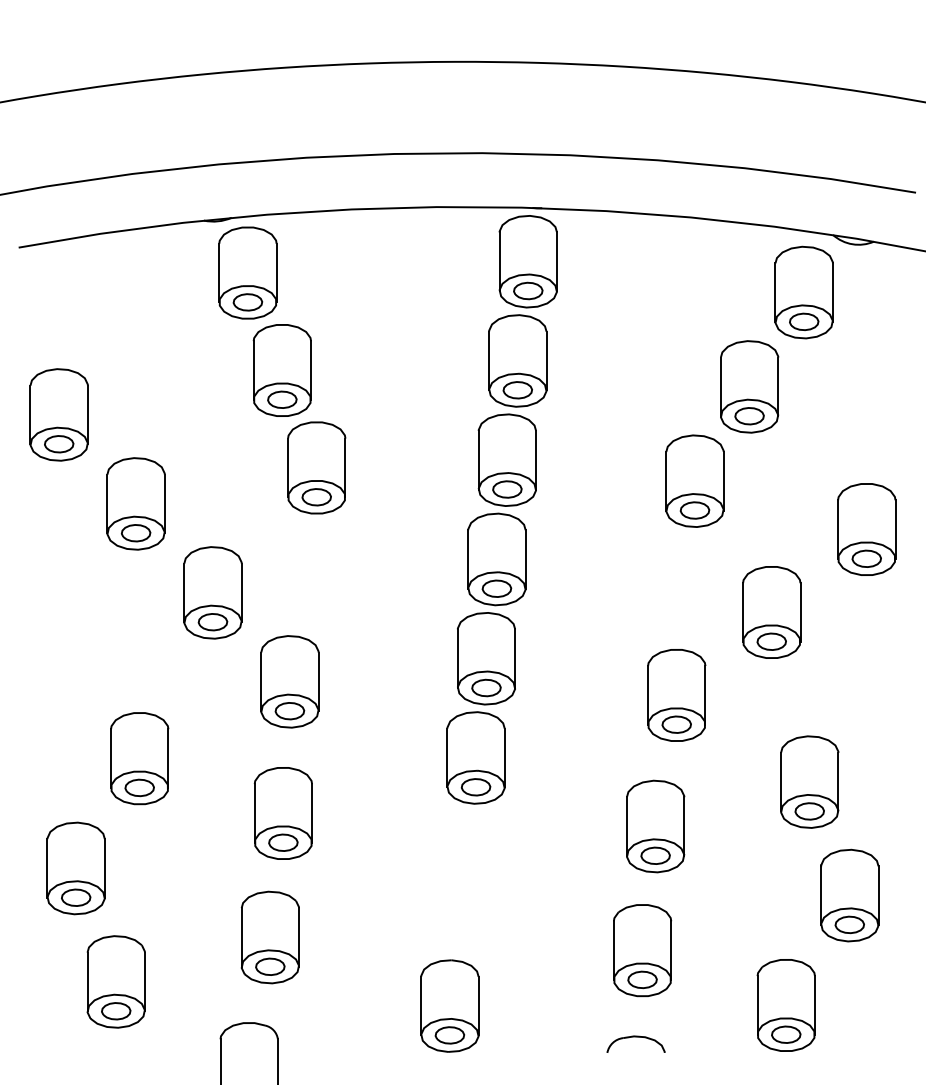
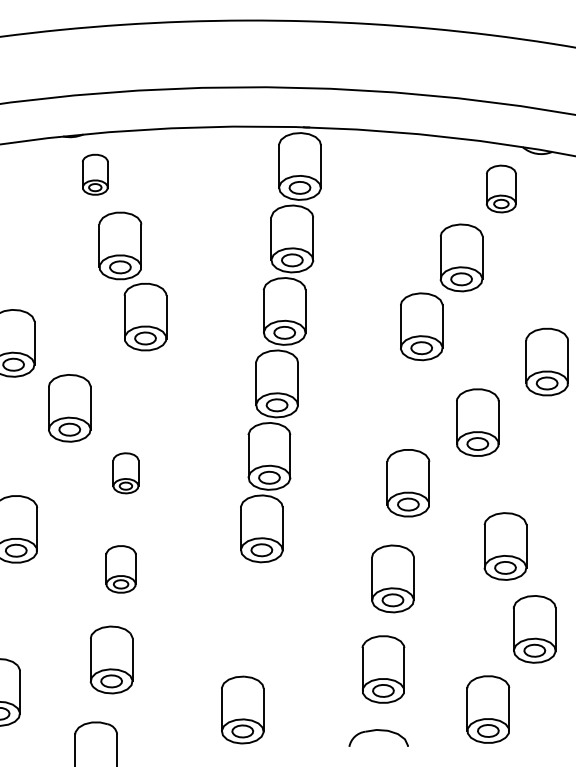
part: (247, 272) -> (94, 174), size x0.6
part: (803, 292) -> (500, 188), size x0.7
part: (289, 681) -> (125, 473), size x0.6
part: (282, 813) -> (120, 569), size x0.7
part: (635, 1043) -> (378, 737), size x1.4

